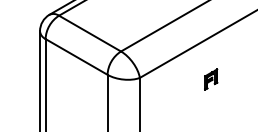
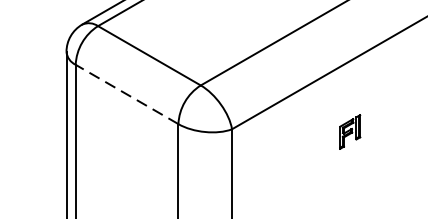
line: (76, 56) -> (126, 93), solid -> dashed

